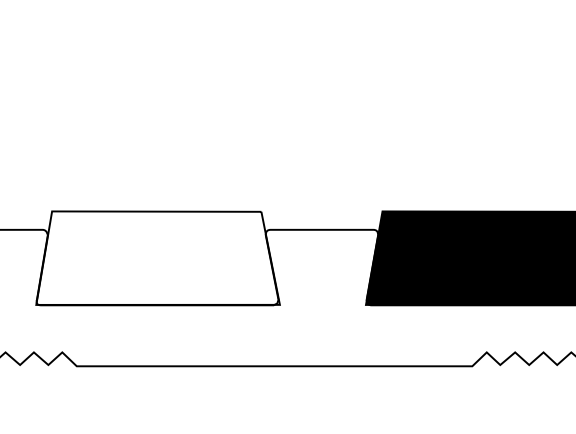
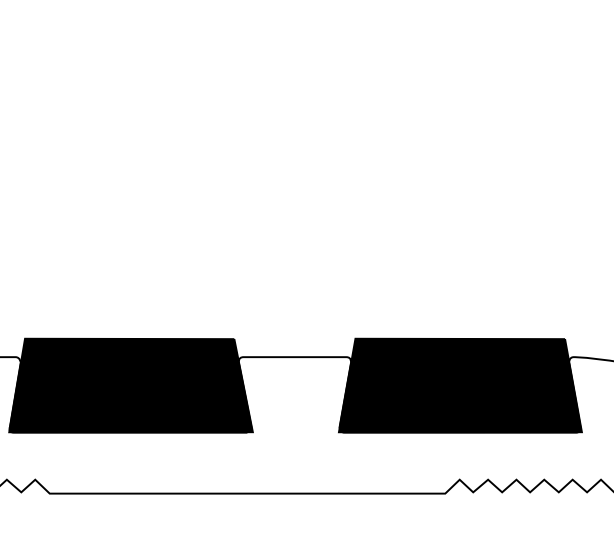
fill: (157, 258) -> (130, 385), added

